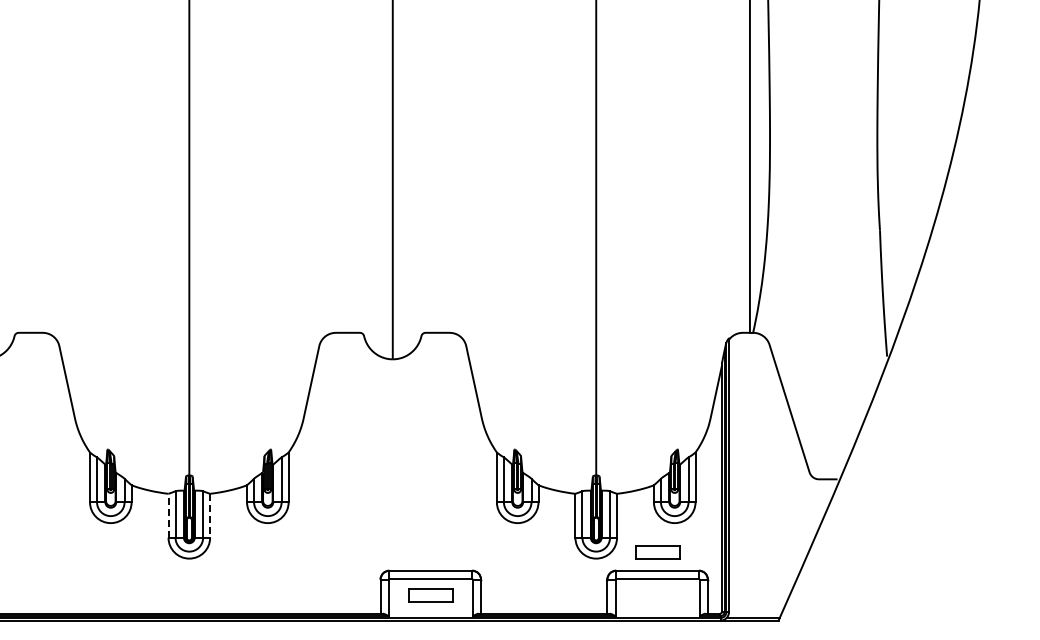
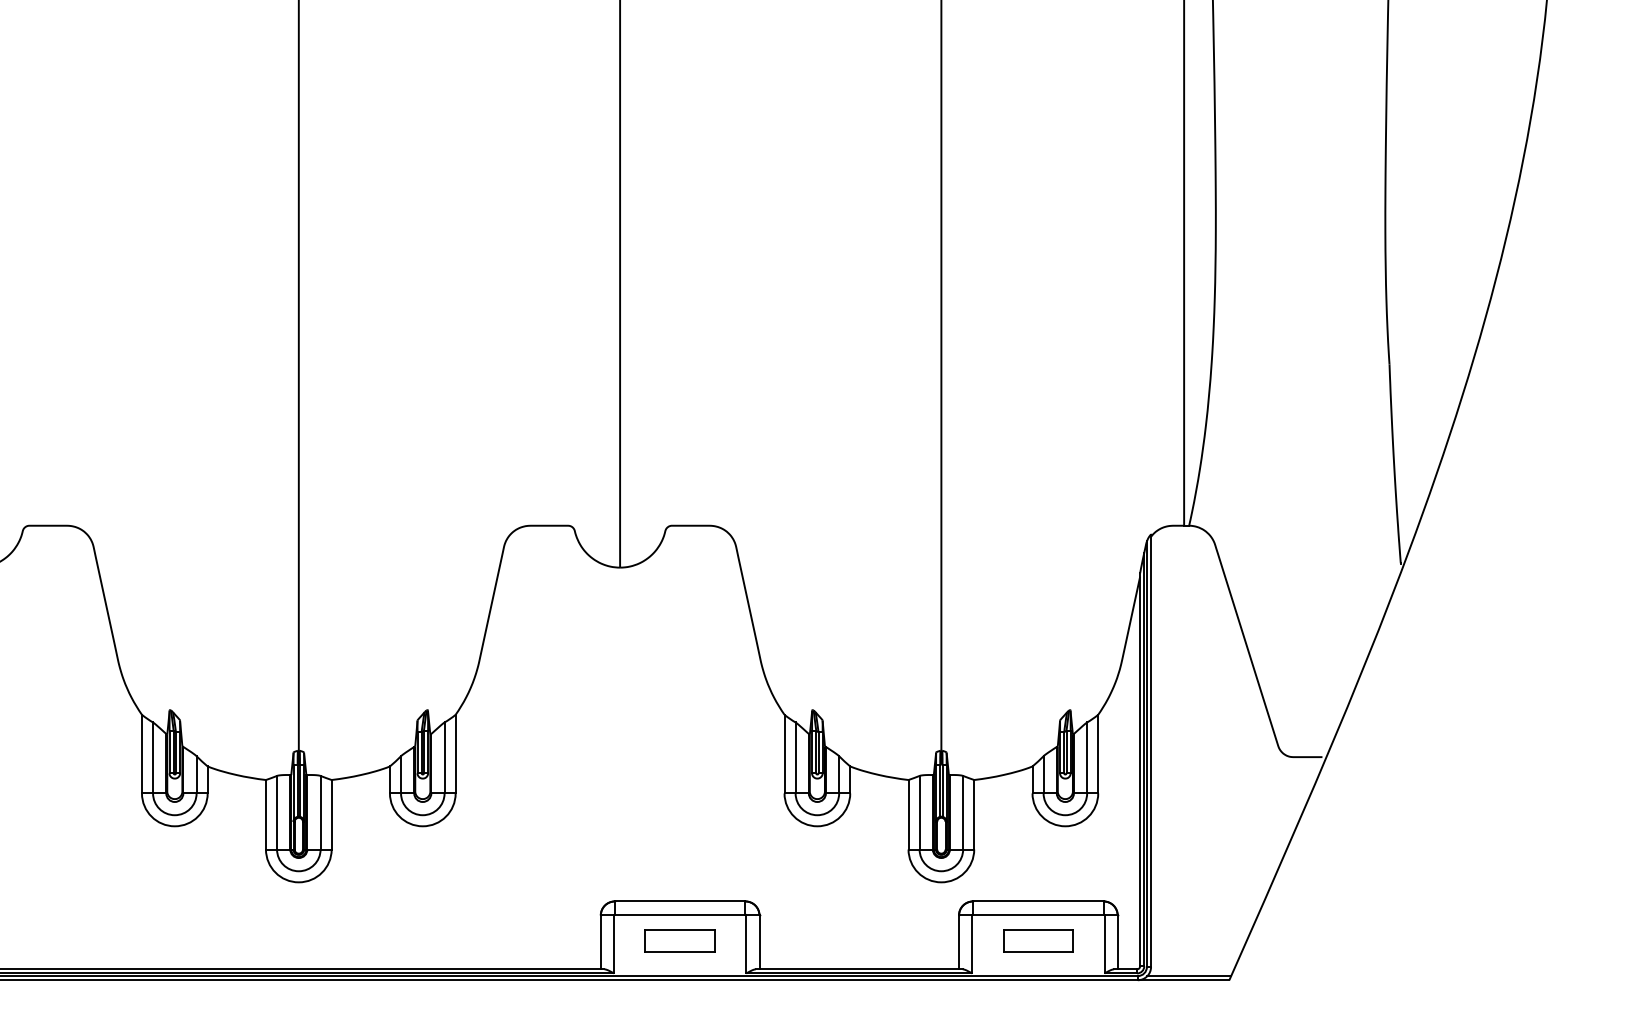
line: (168, 515) -> (265, 814), dashed -> solid
line: (210, 516) -> (332, 815), dashed -> solid
part: (657, 552) -> (1038, 940), moved

